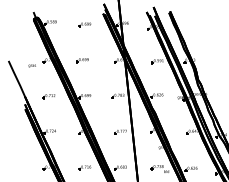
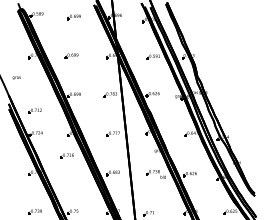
text: (32, 65) -> (16, 77), moved
part: (48, 95) -> (34, 110), moved
part: (84, 167) -> (66, 155), moved

